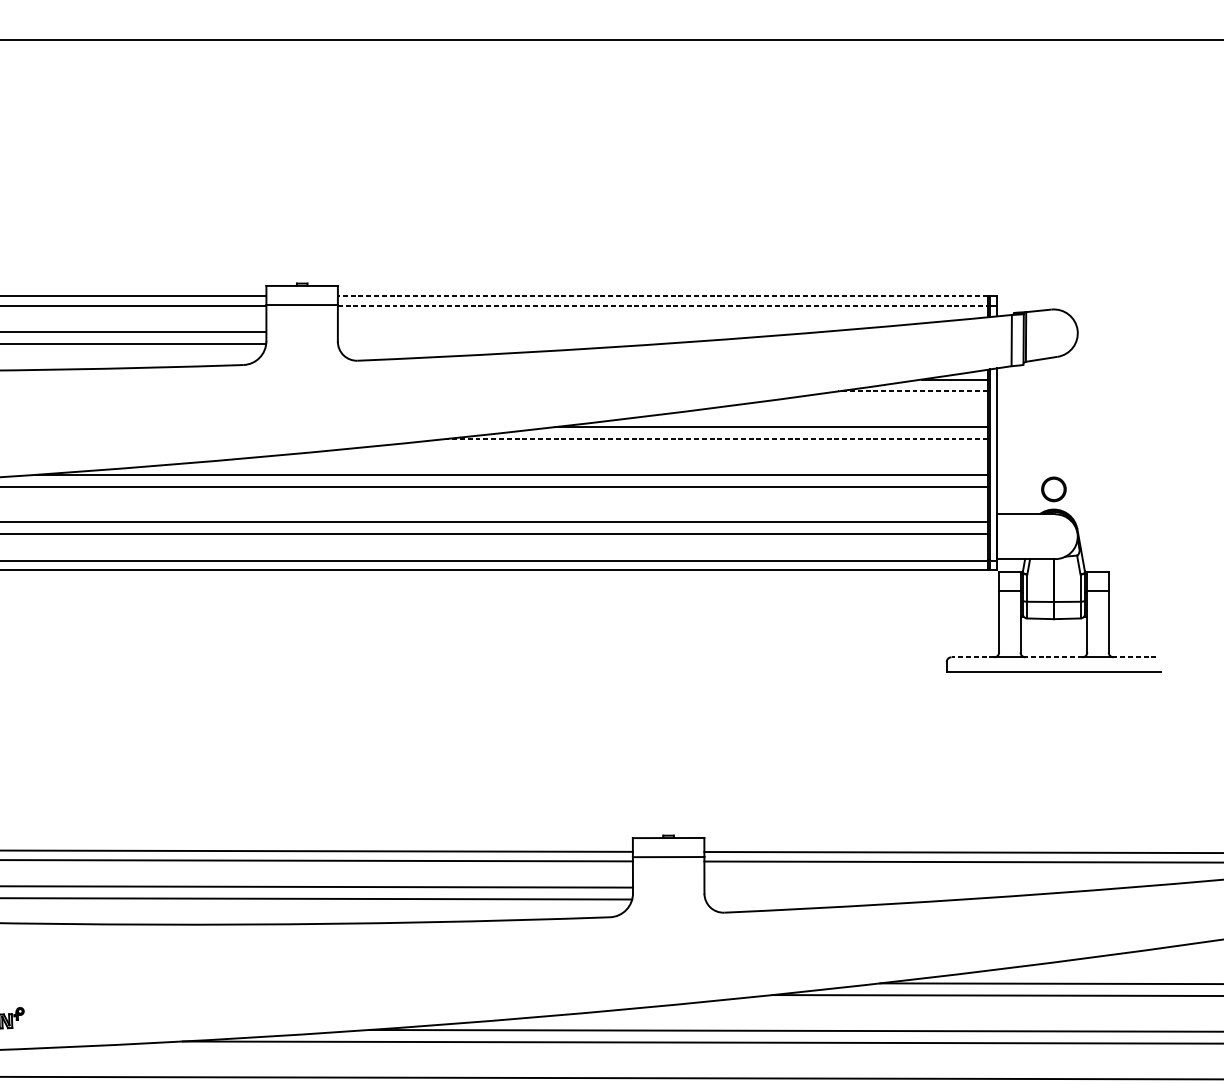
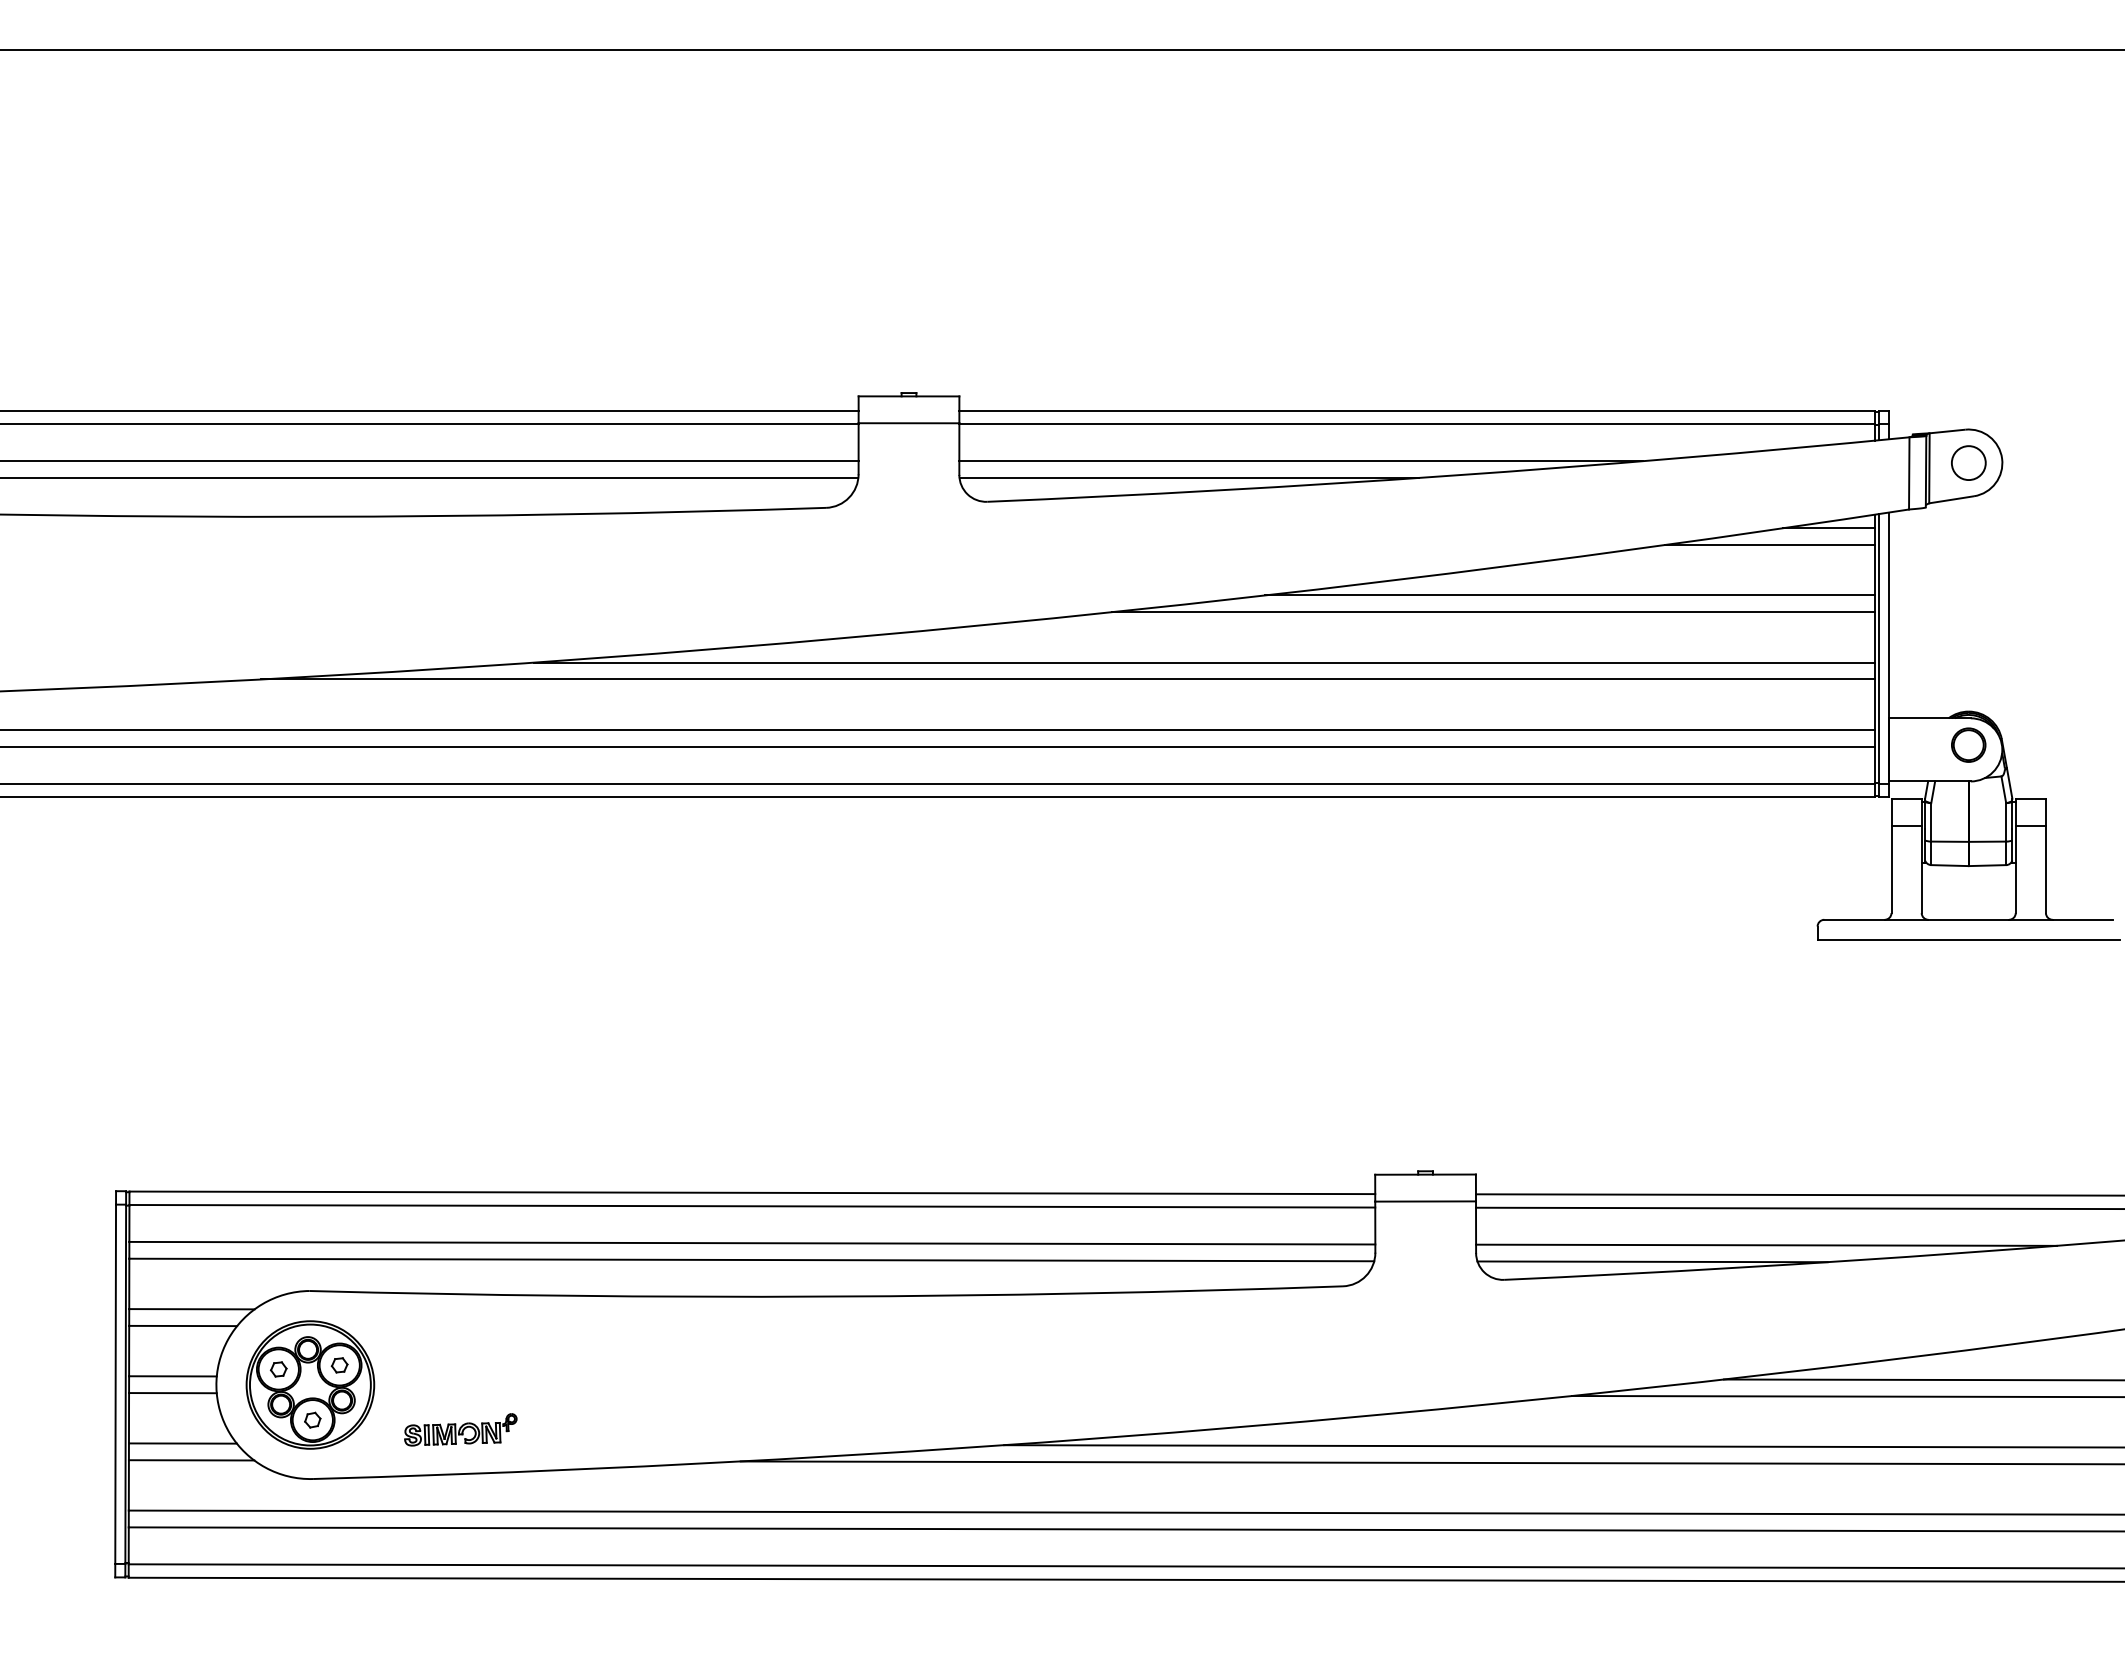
line: (662, 295) -> (1417, 410), dashed -> solid
line: (662, 305) -> (1417, 424), dashed -> solid
line: (580, 332) -> (1301, 461), added
circle: (1053, 332) -> (1968, 462), added
line: (501, 343) -> (1189, 477), added
line: (912, 391) -> (1769, 545), dashed -> solid
line: (716, 439) -> (1493, 612), dashed -> solid
part: (1053, 488) -> (1968, 744), moved
line: (972, 657) -> (1854, 919), dashed -> solid
line: (1053, 657) -> (1968, 919), dashed -> solid
line: (1134, 657) -> (2082, 919), dashed -> solid
line: (910, 887) -> (1766, 1244), added
line: (829, 899) -> (1652, 1261), added

